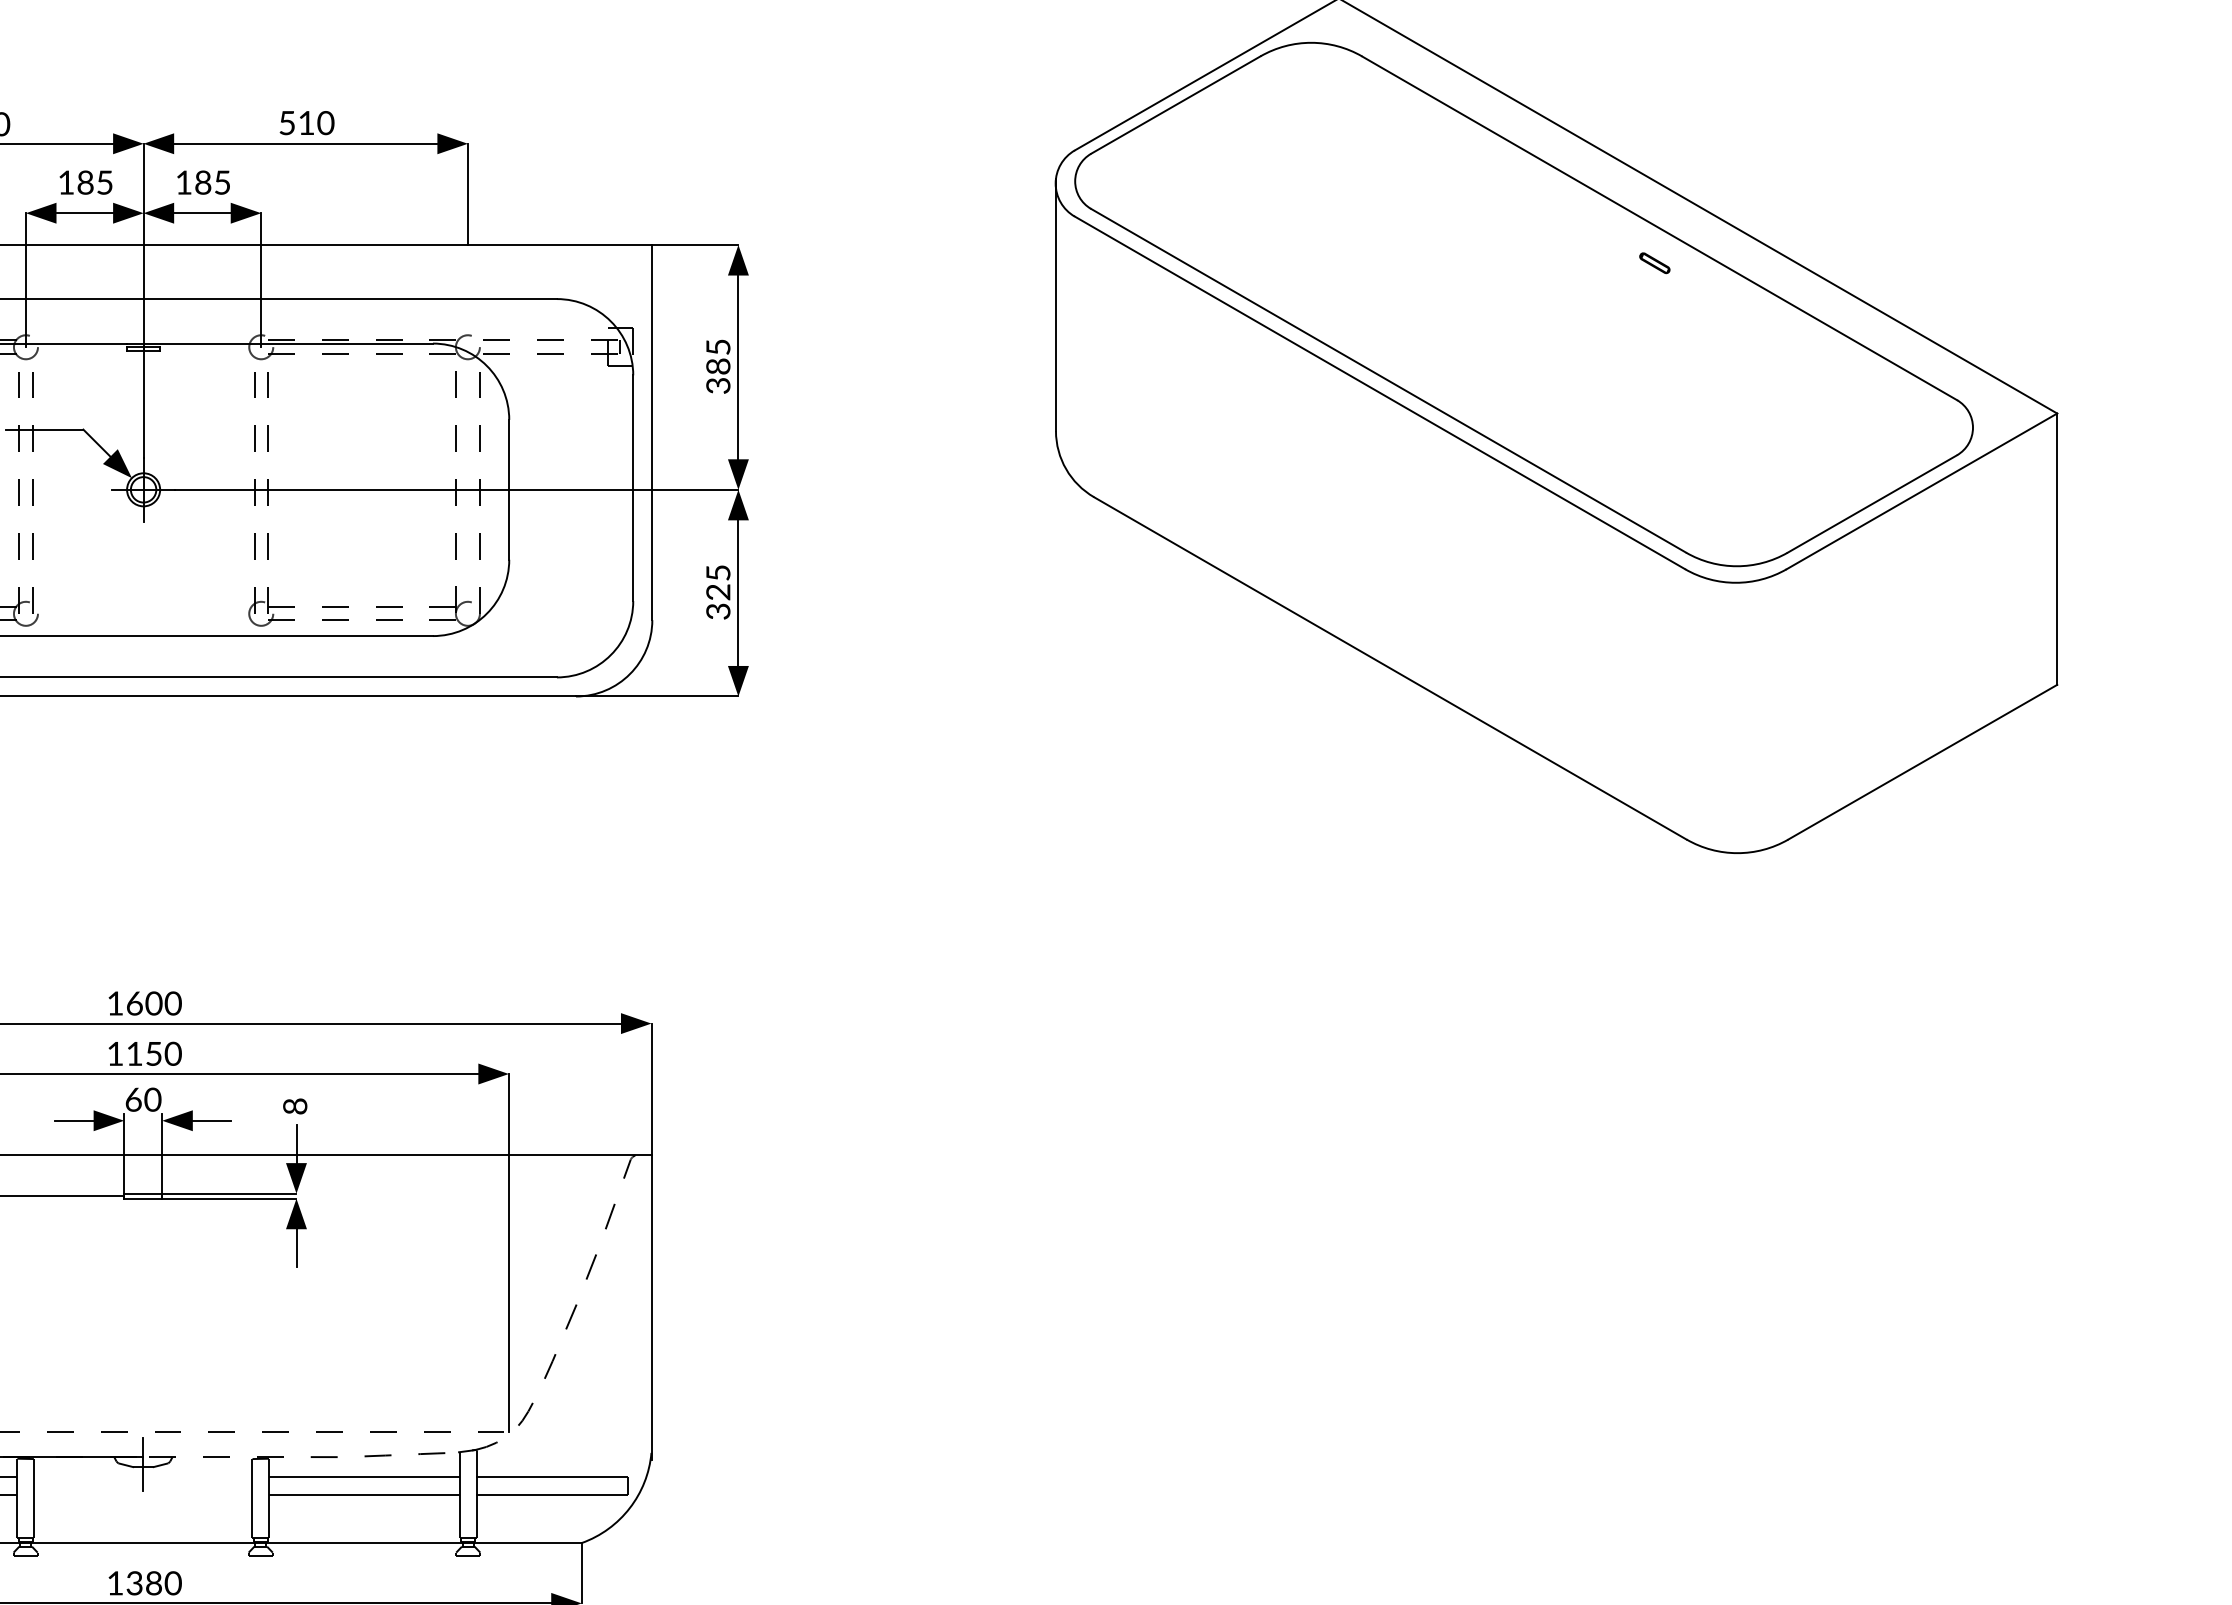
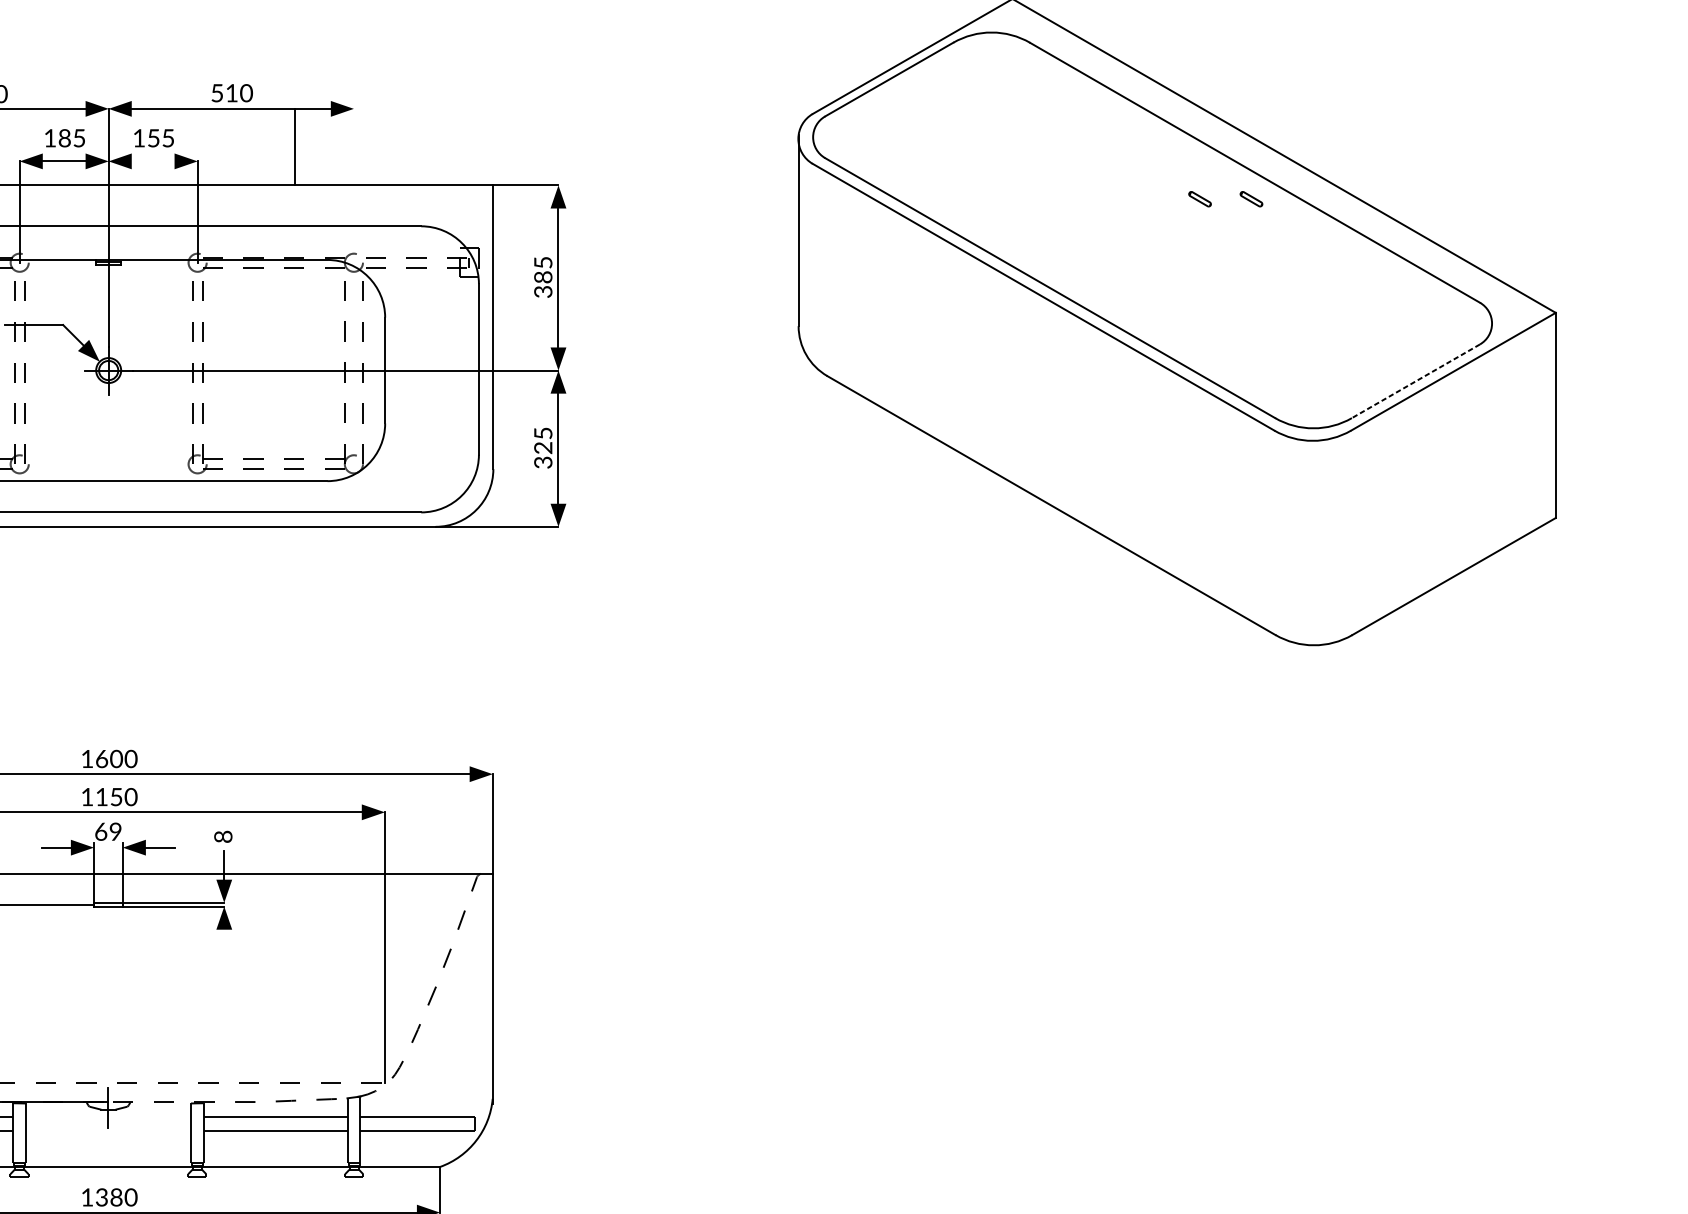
text: (203, 182) -> (153, 138), 185 -> 155
line: (467, 194) -> (294, 147), moved
line: (202, 213) -> (153, 161), removed
part: (1586, 263) -> (1199, 199), added
line: (1872, 504) -> (1416, 381), solid -> dashed
text: (152, 1100) -> (115, 832), 60 -> 69
line: (296, 1248) -> (224, 944), removed

